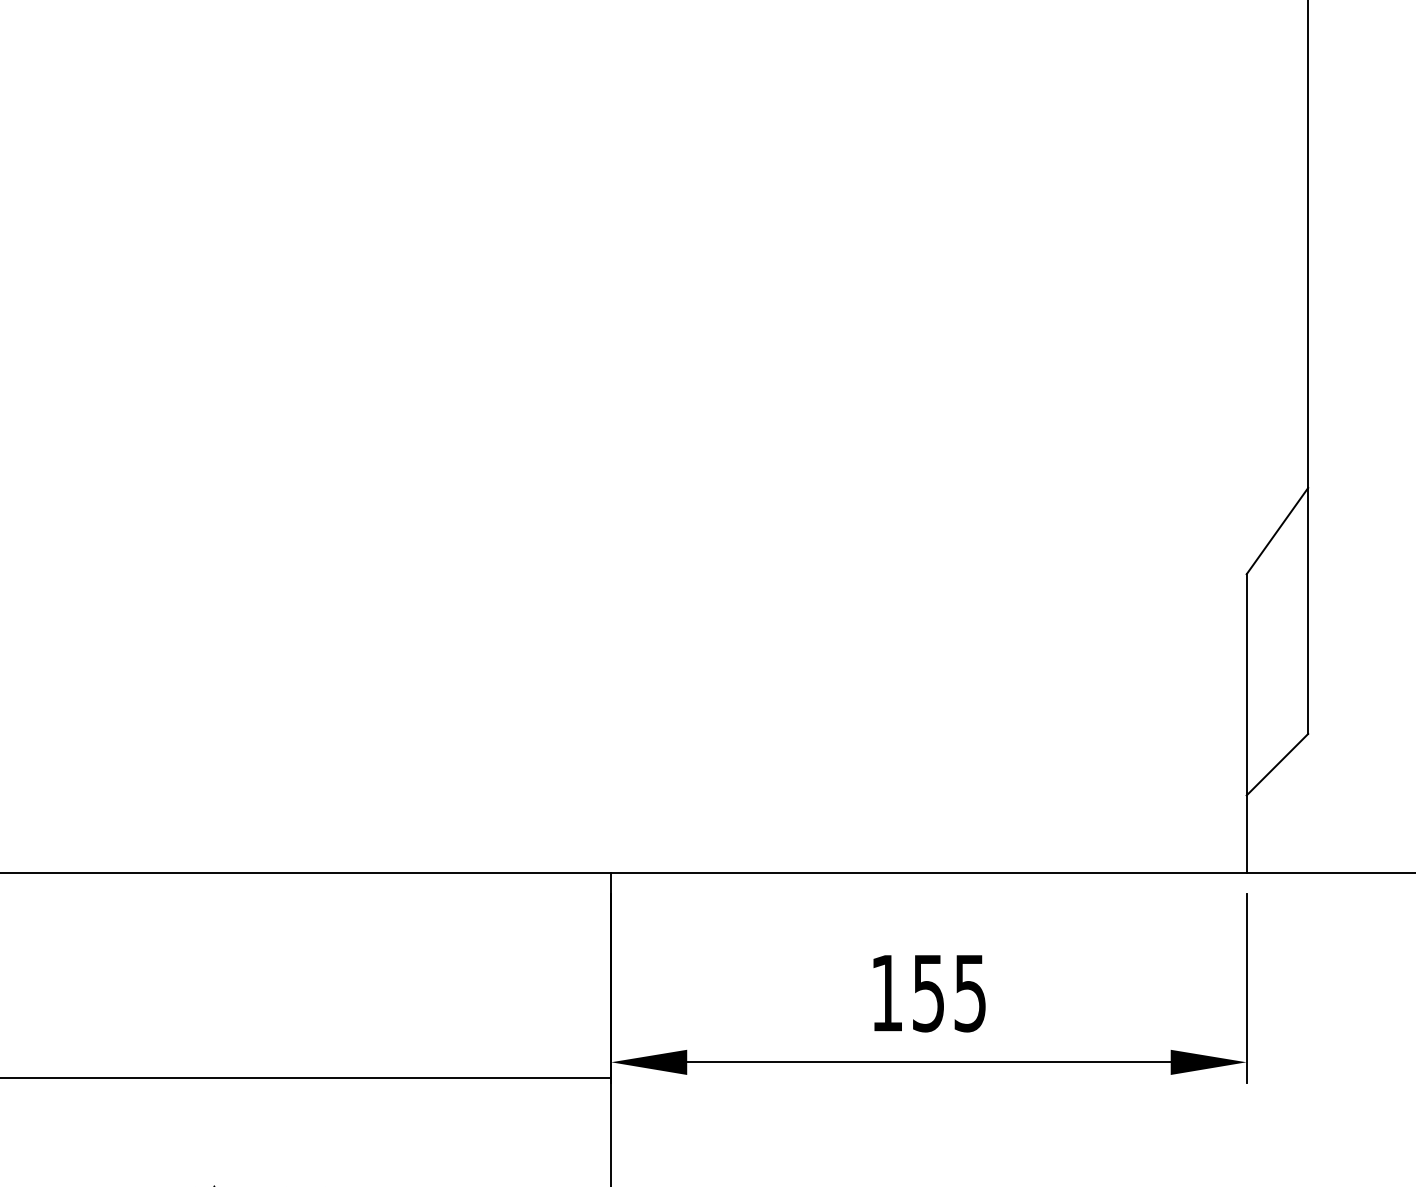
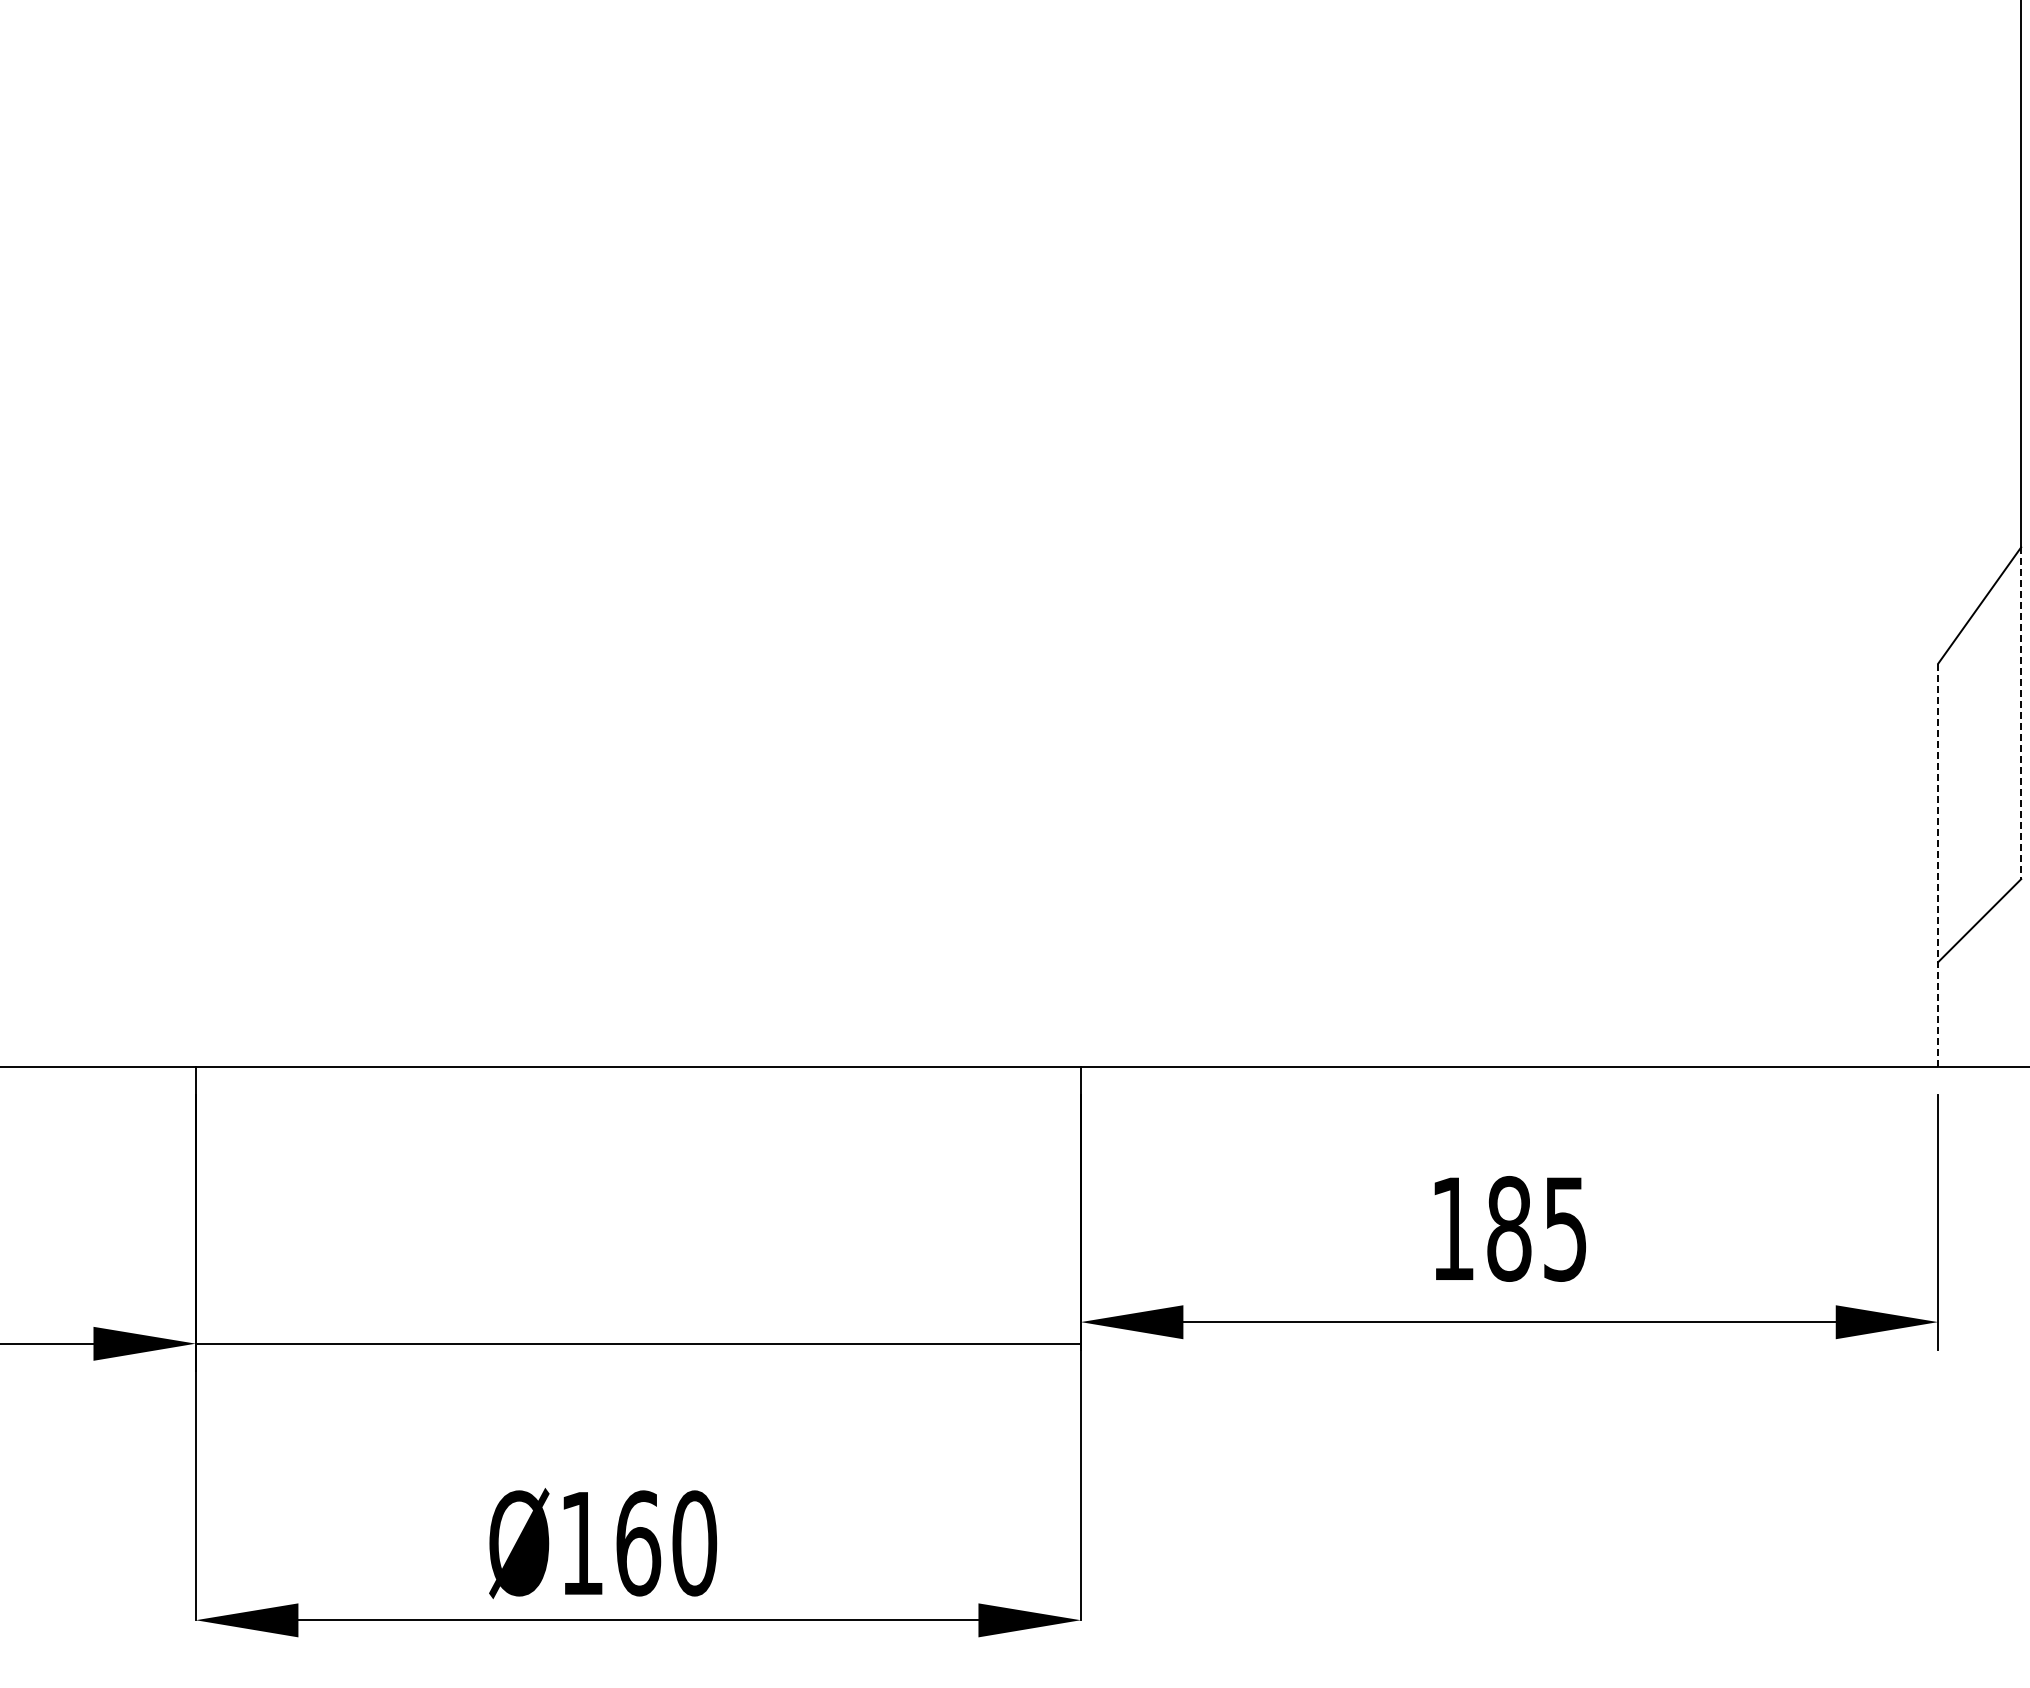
line: (1308, 611) -> (2021, 713), solid -> dashed
line: (1246, 723) -> (1938, 865), solid -> dashed
text: (928, 992) -> (1509, 1228), 155 -> 185

